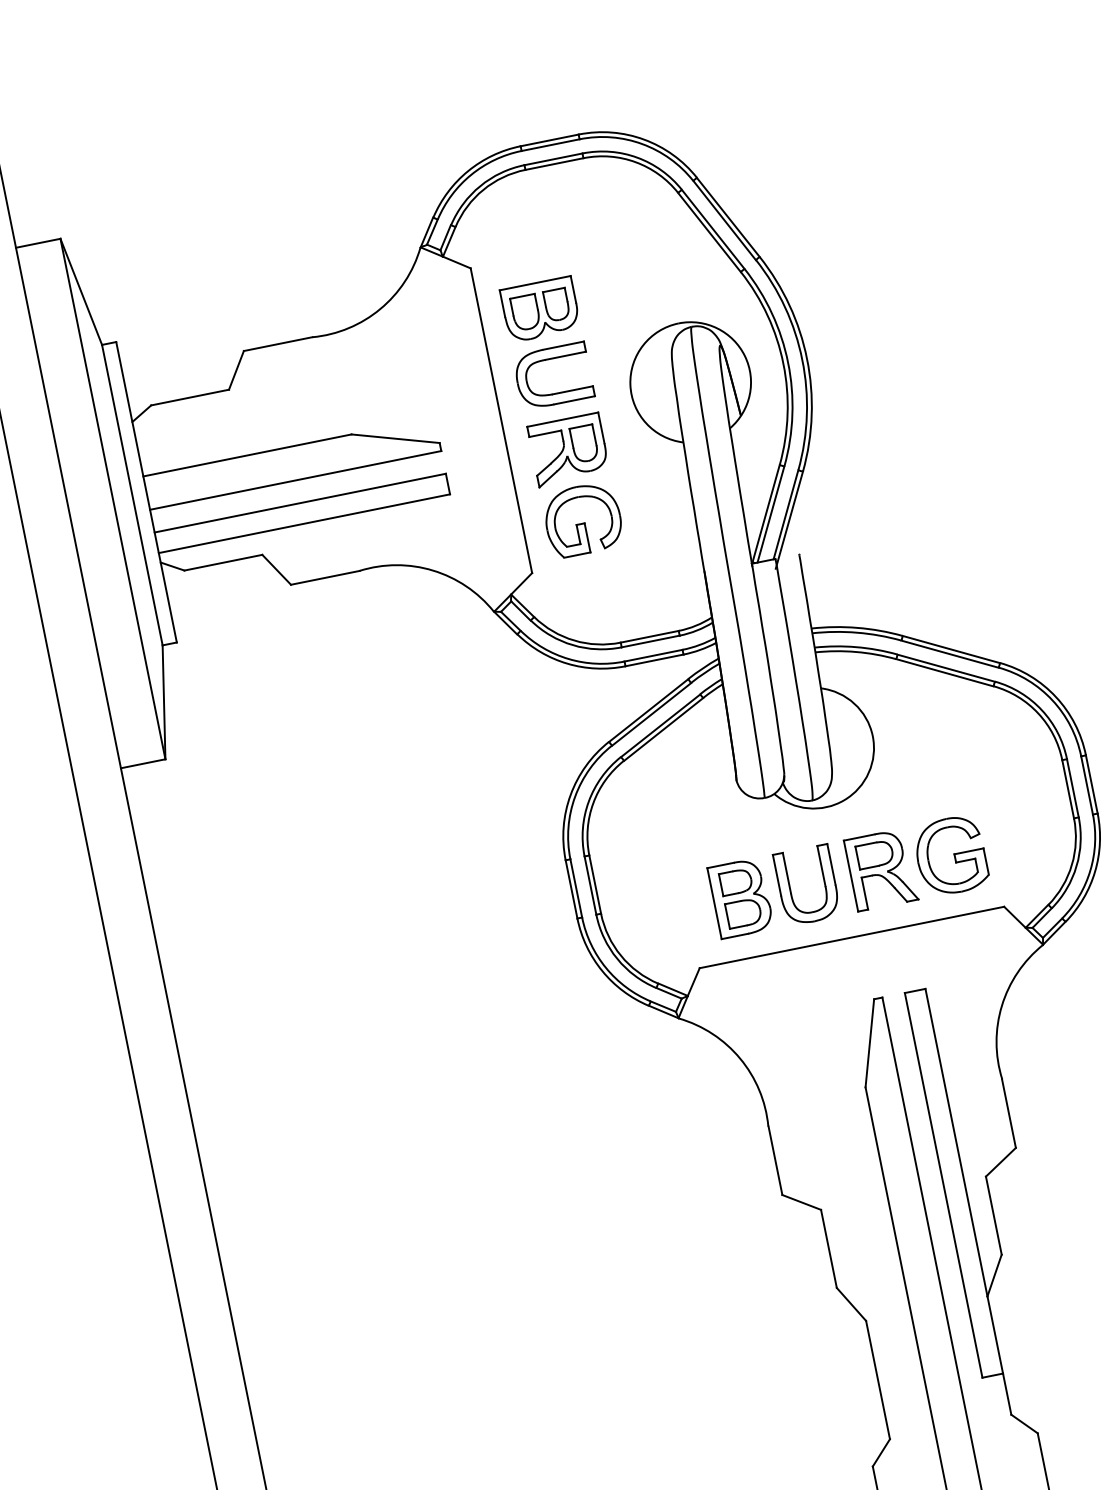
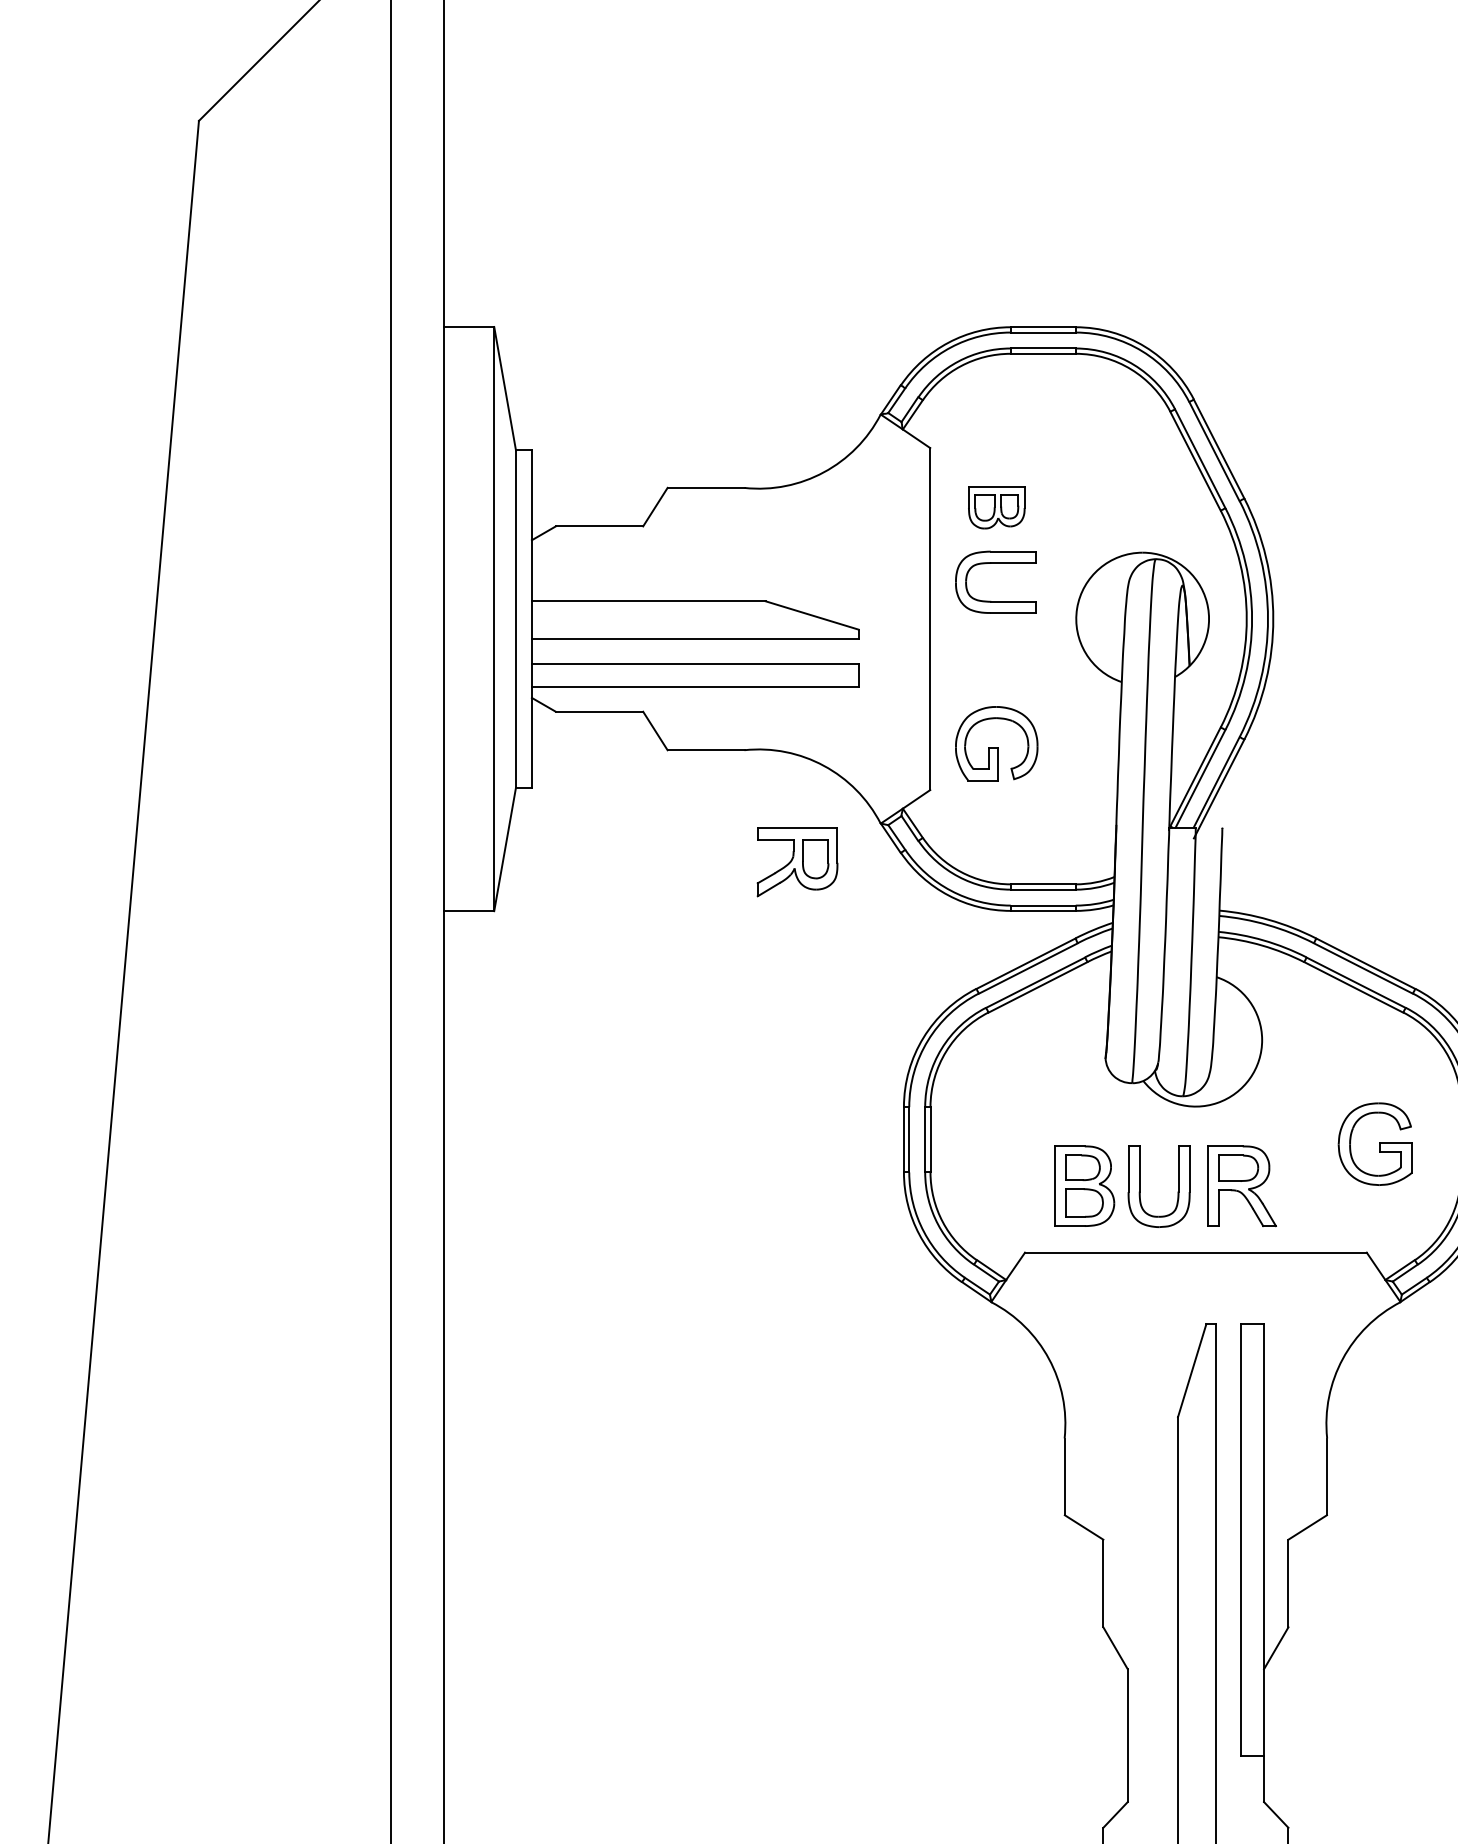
part: (540, 309) -> (996, 507), size x0.7
part: (568, 450) -> (797, 862), moved
part: (950, 855) -> (1374, 1143), moved

